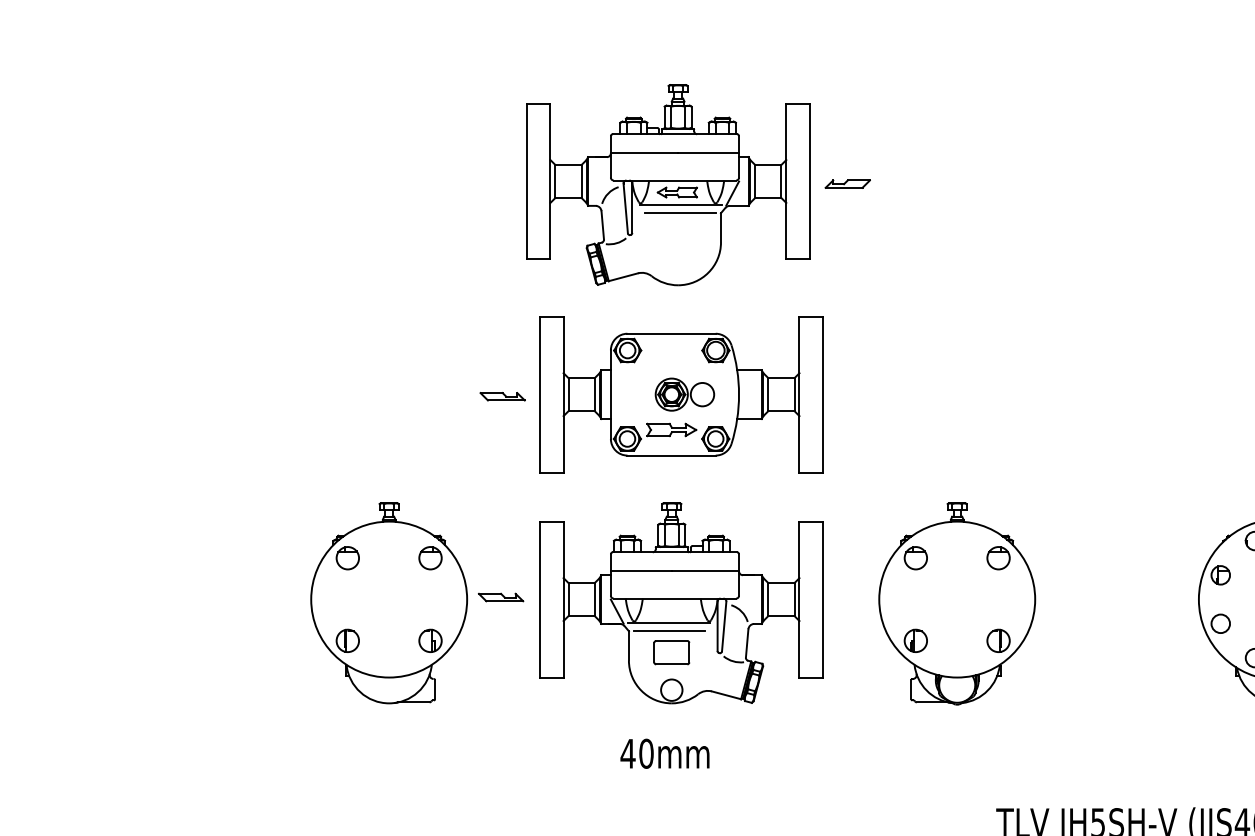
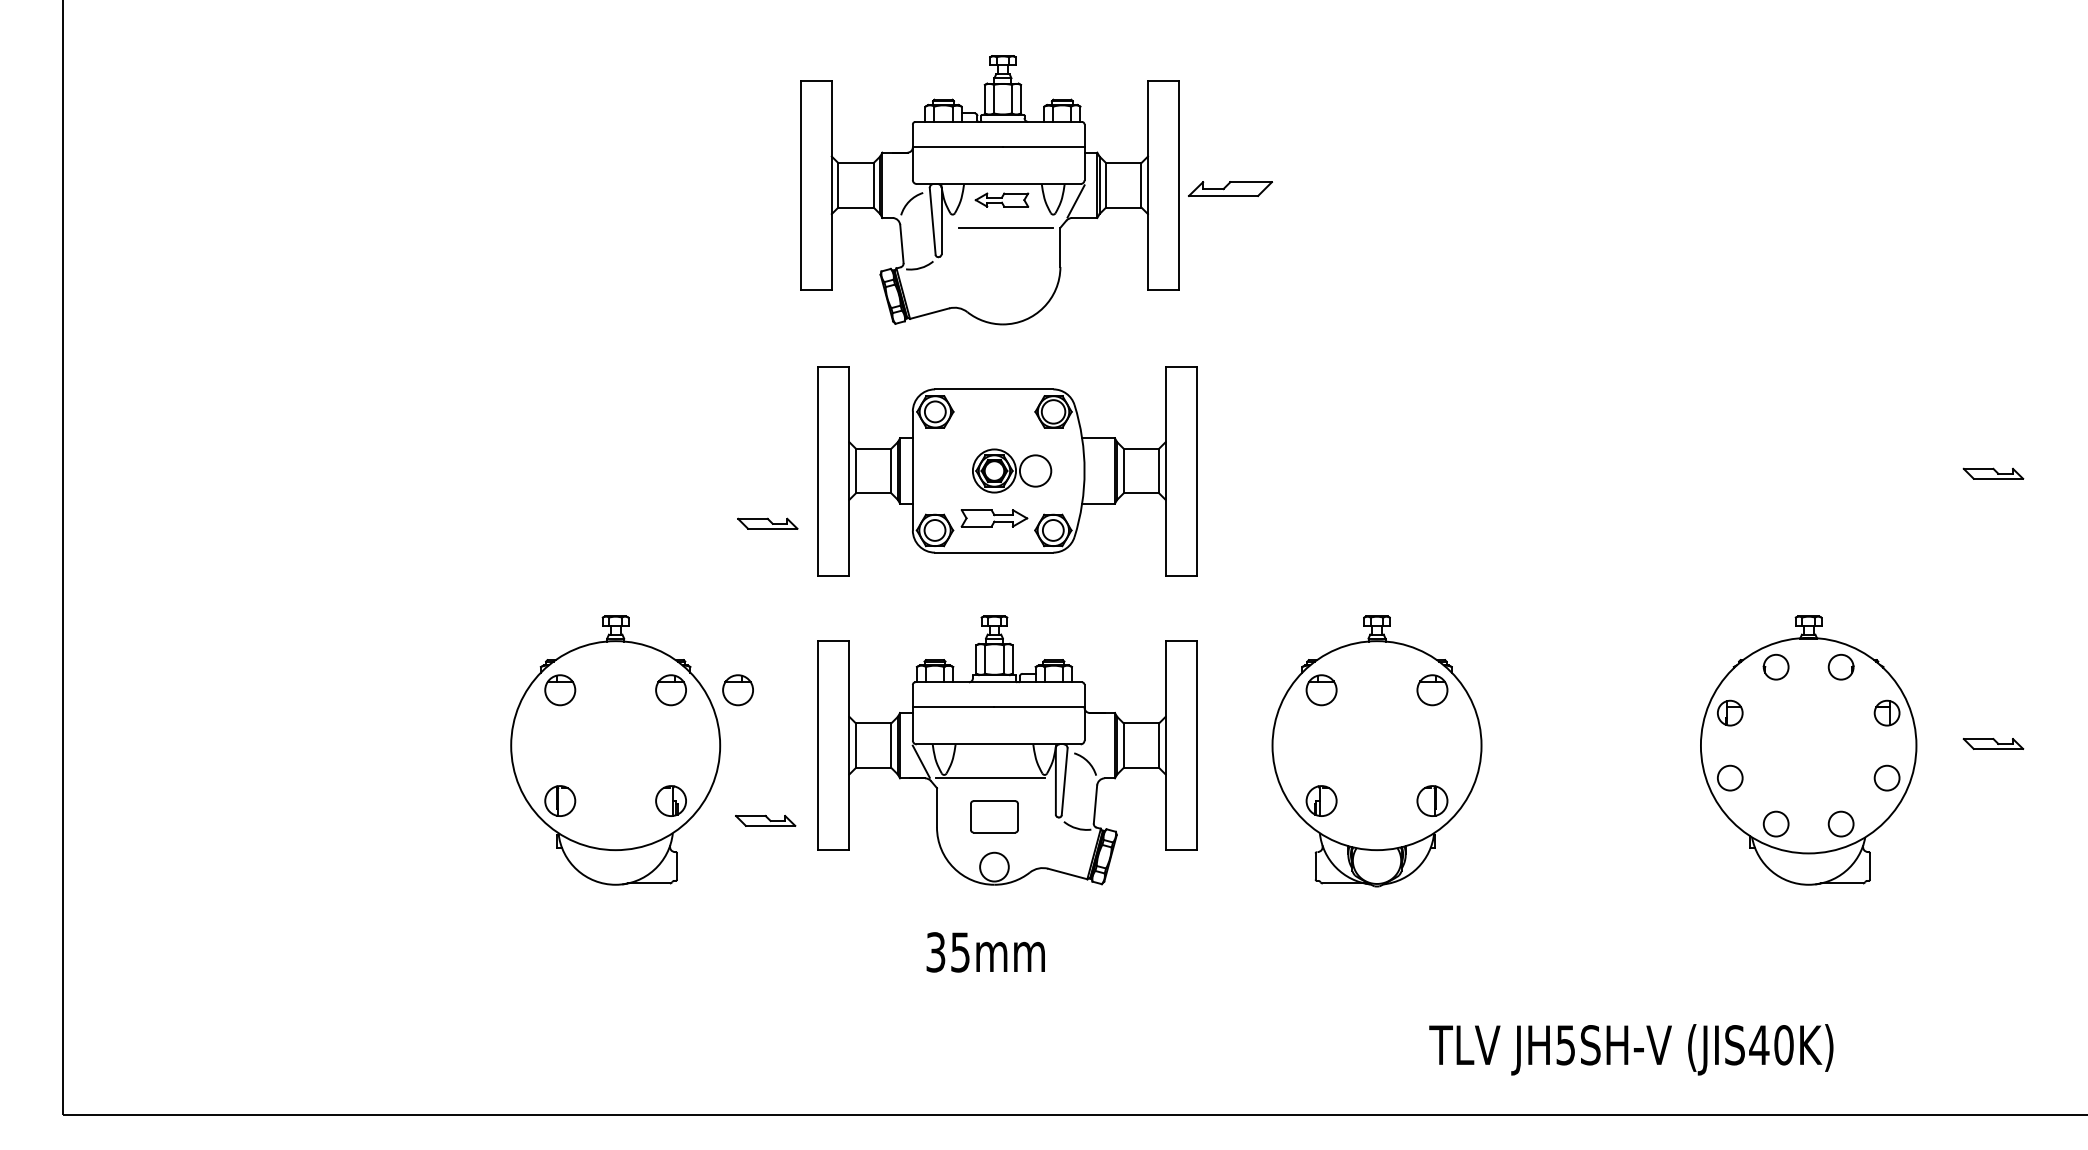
part: (847, 183) -> (1229, 188), size x1.4
line: (680, 205) -> (1006, 217), removed
part: (502, 396) -> (767, 523), moved
part: (480, 558) -> (737, 690), added
part: (500, 597) -> (765, 820), moved
line: (669, 631) -> (991, 788), removed
text: (636, 753) -> (947, 952), 40mm -> 35mm

